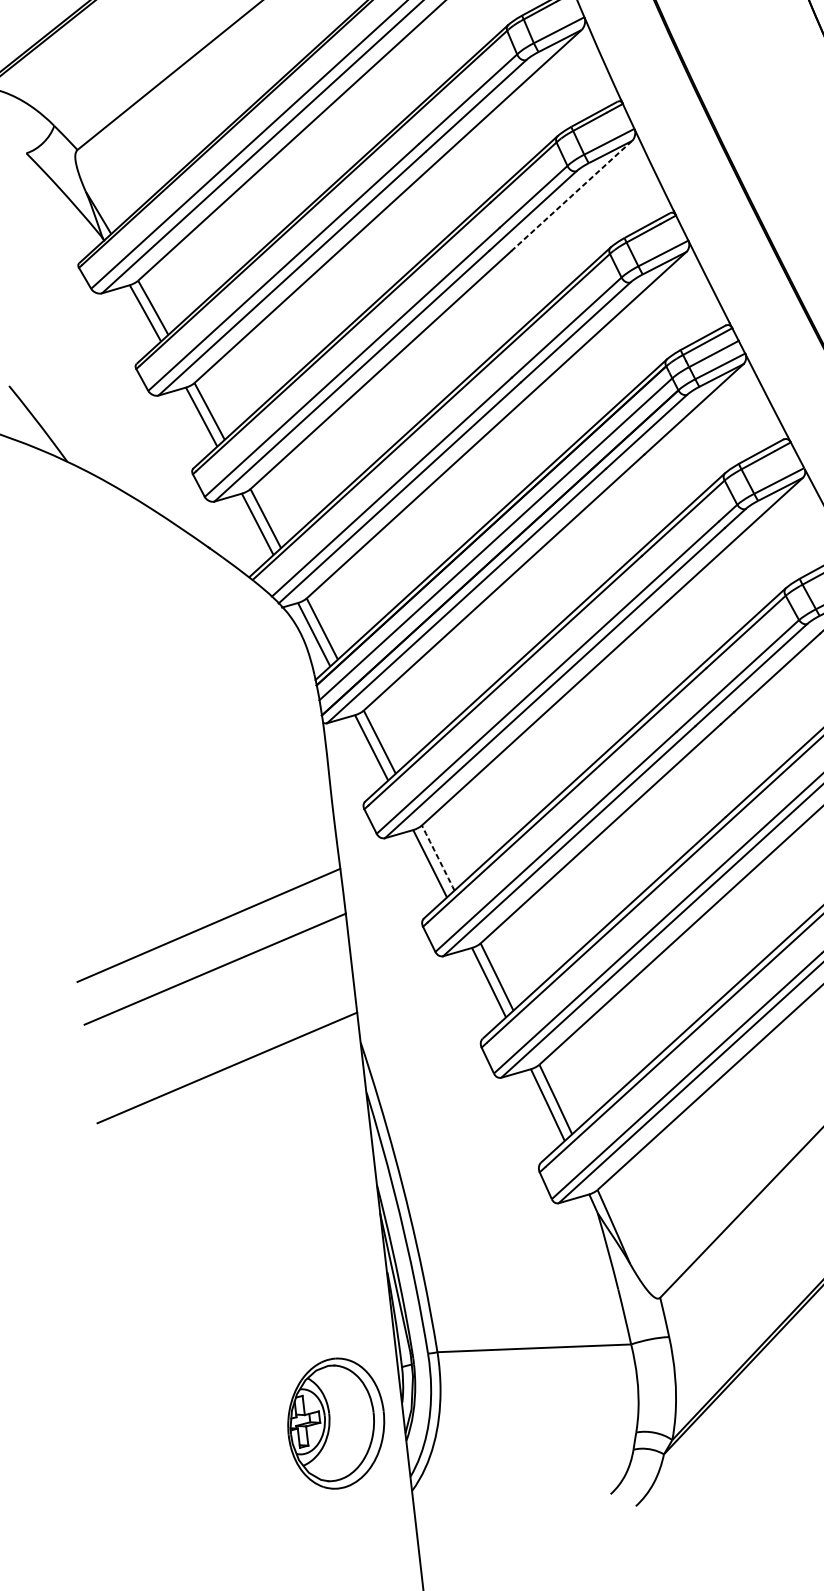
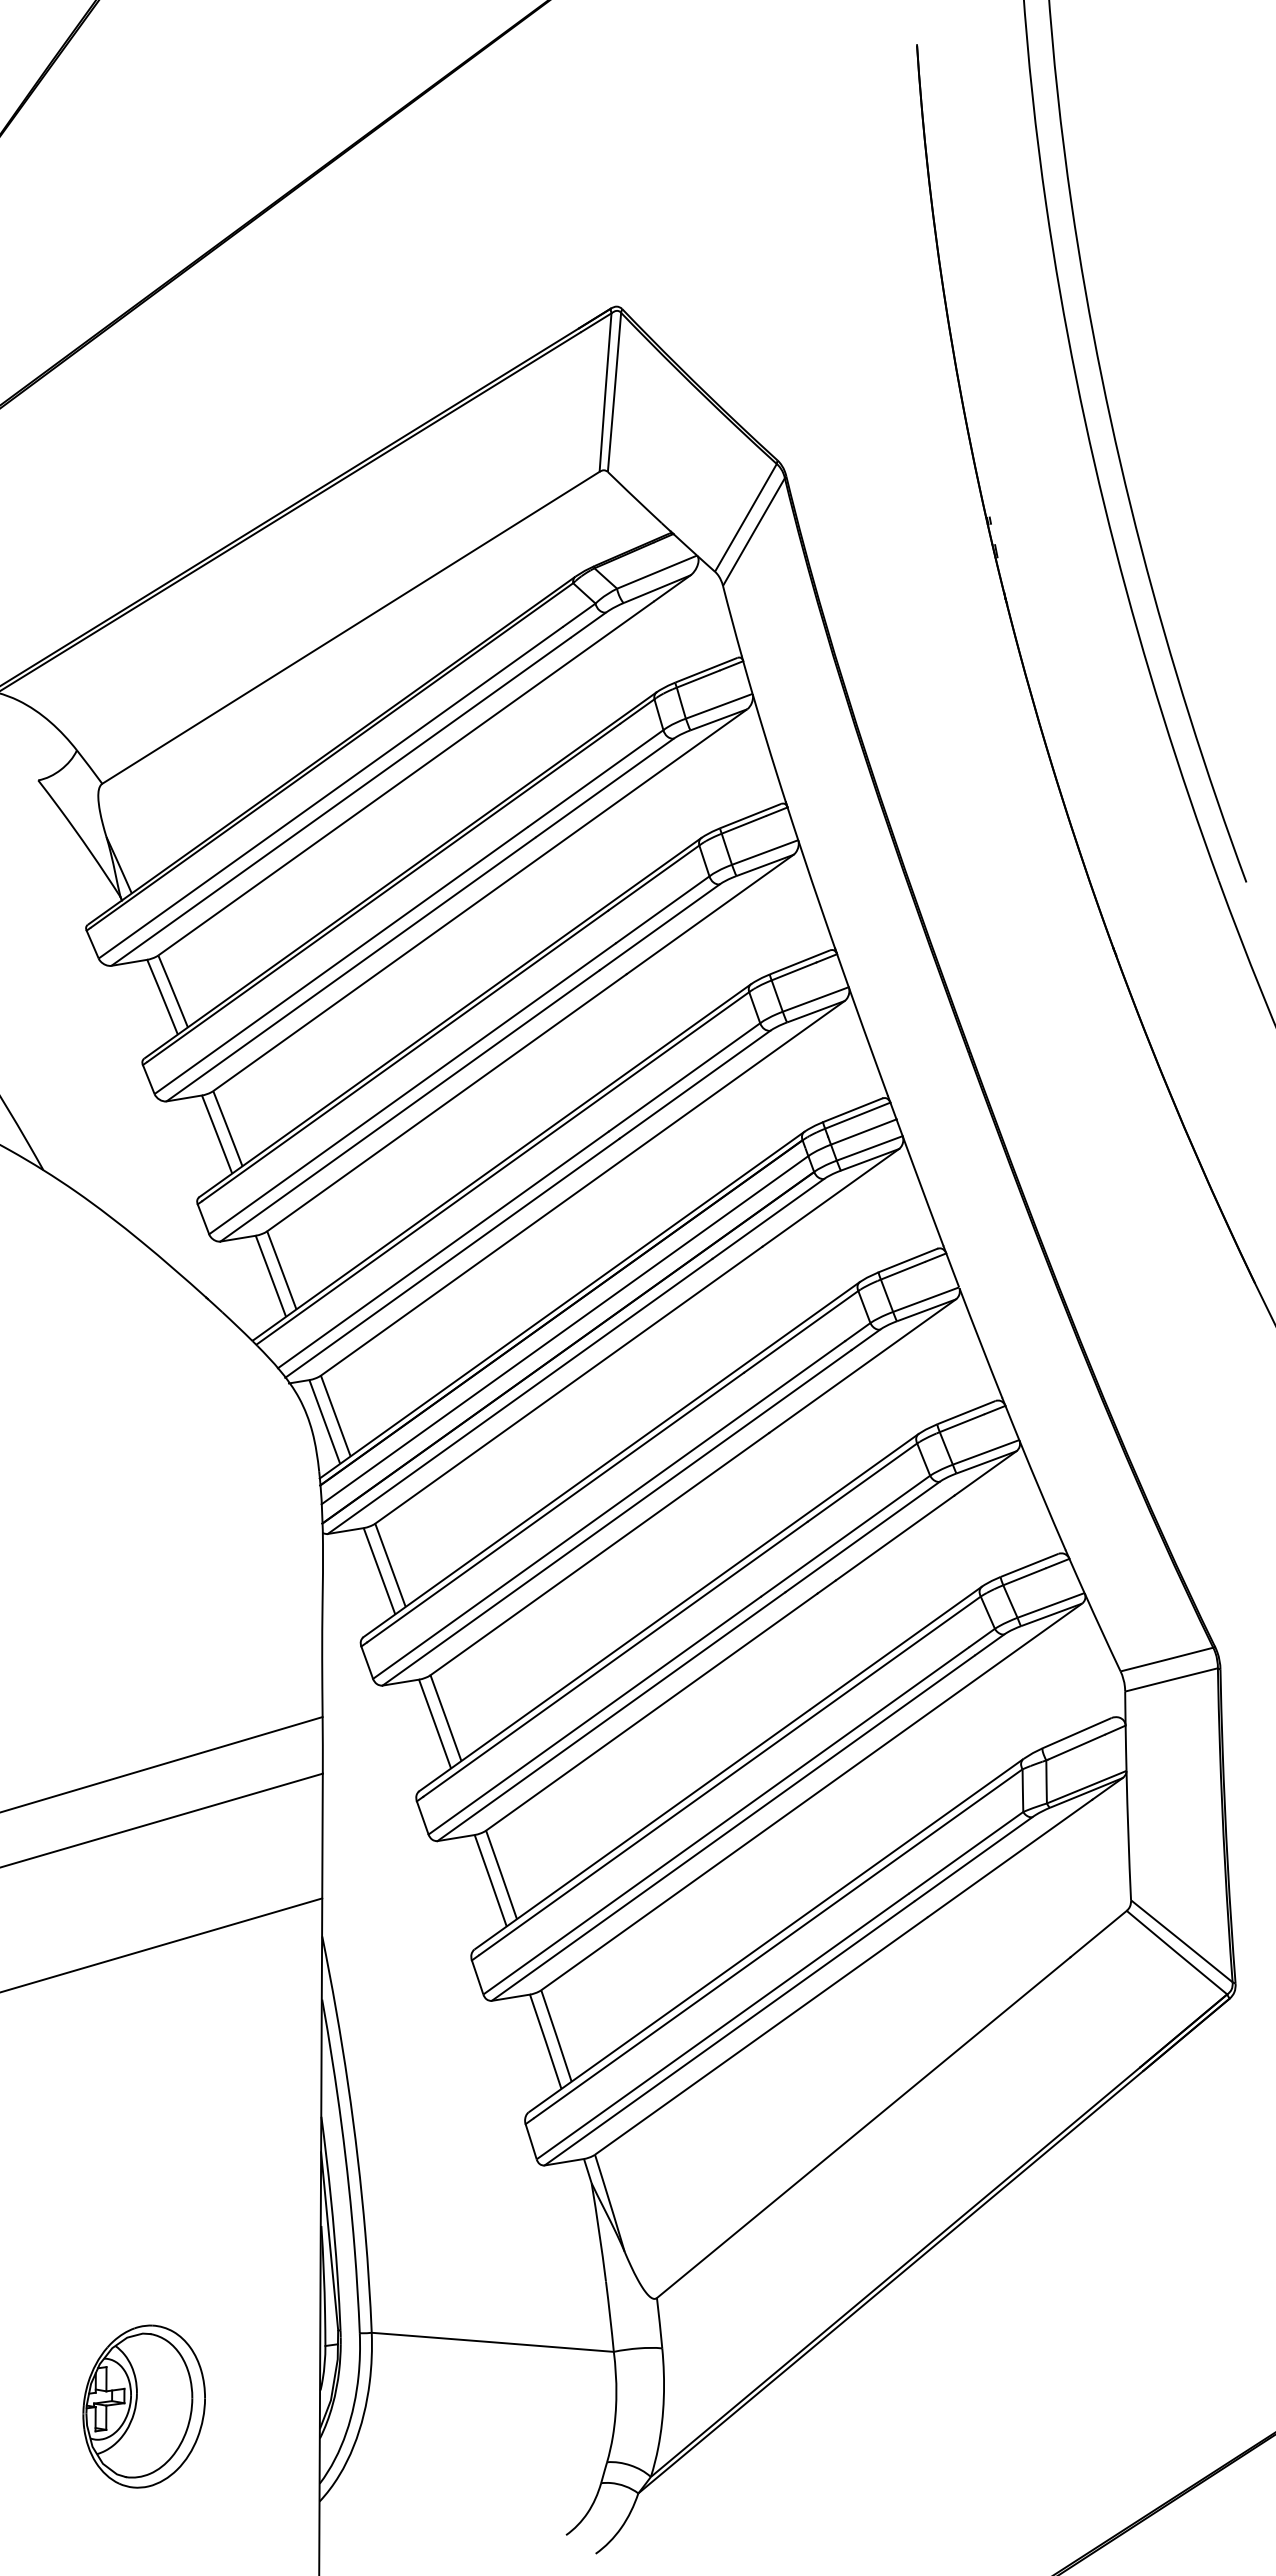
line: (571, 196) -> (710, 914), dashed -> solid
arc: (438, 858) -> (446, 1718), dashed -> solid
part: (335, 1423) -> (143, 2406), moved

